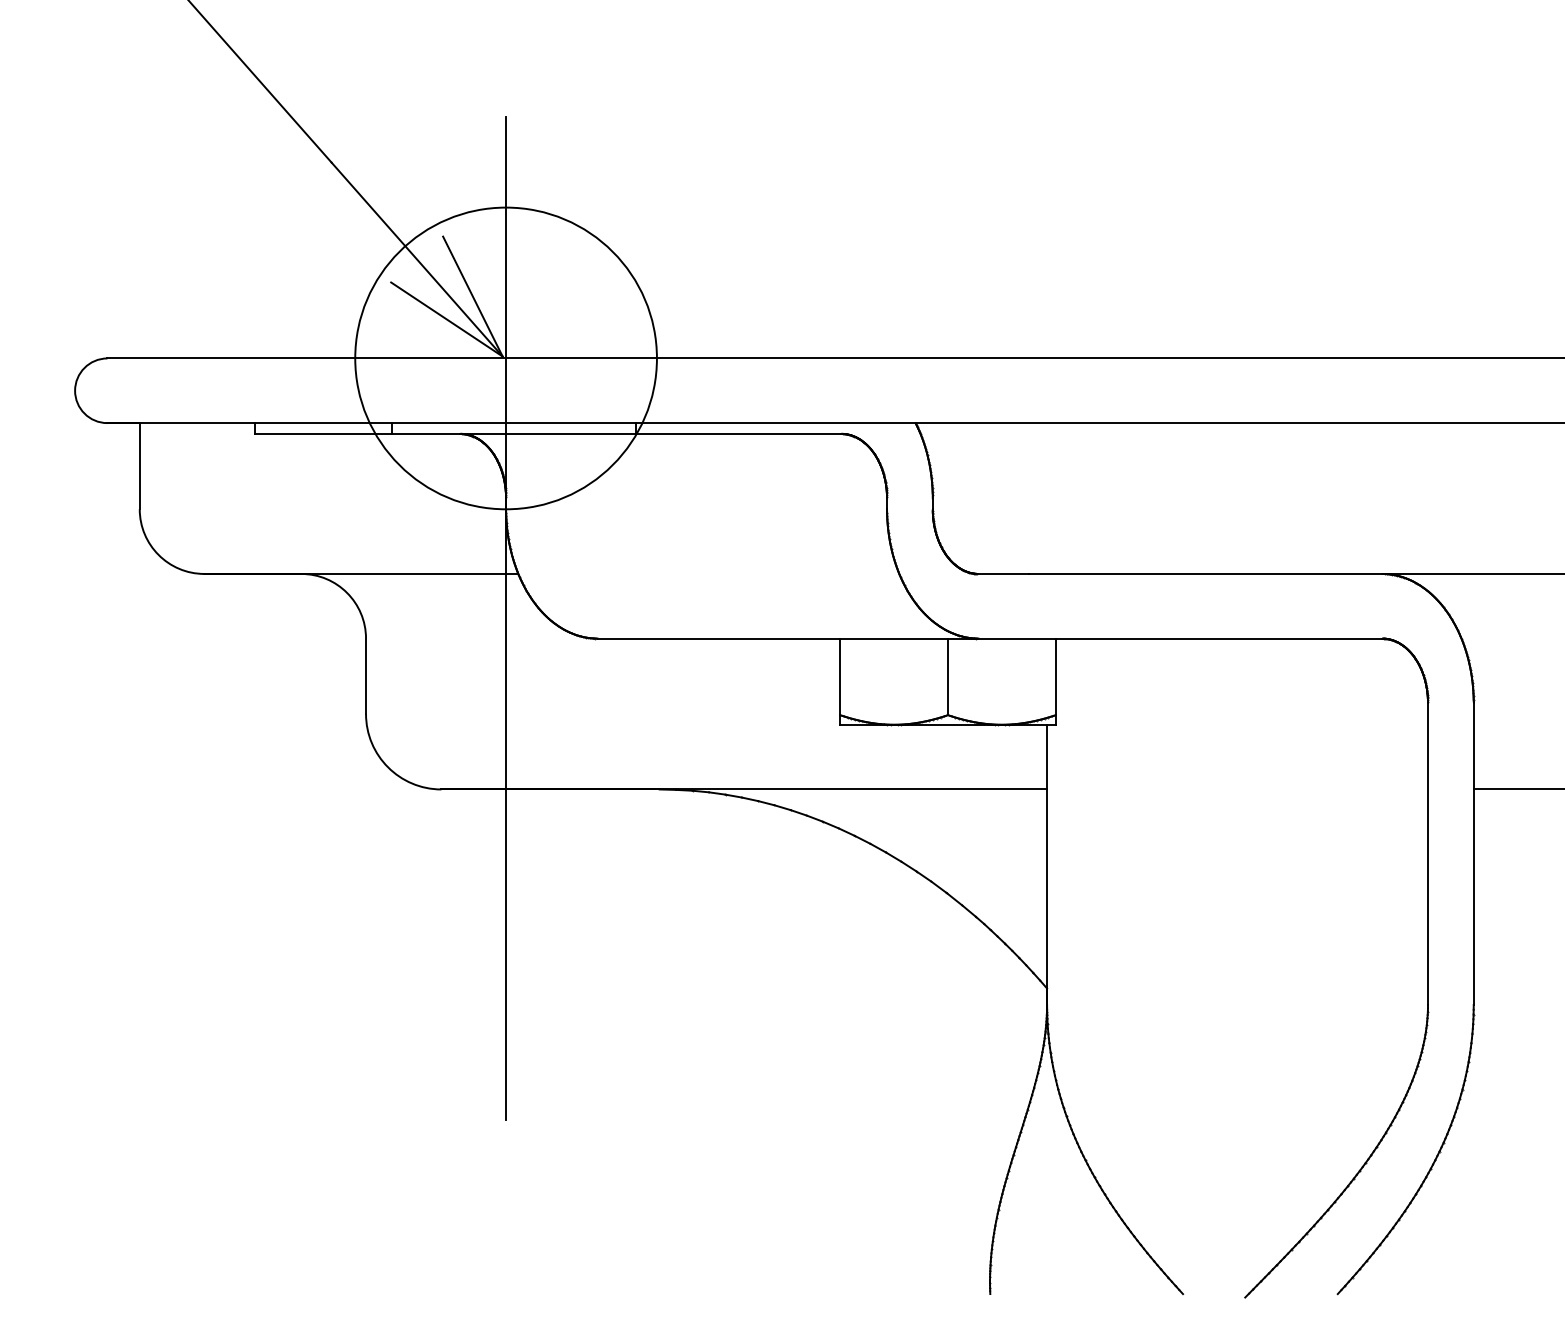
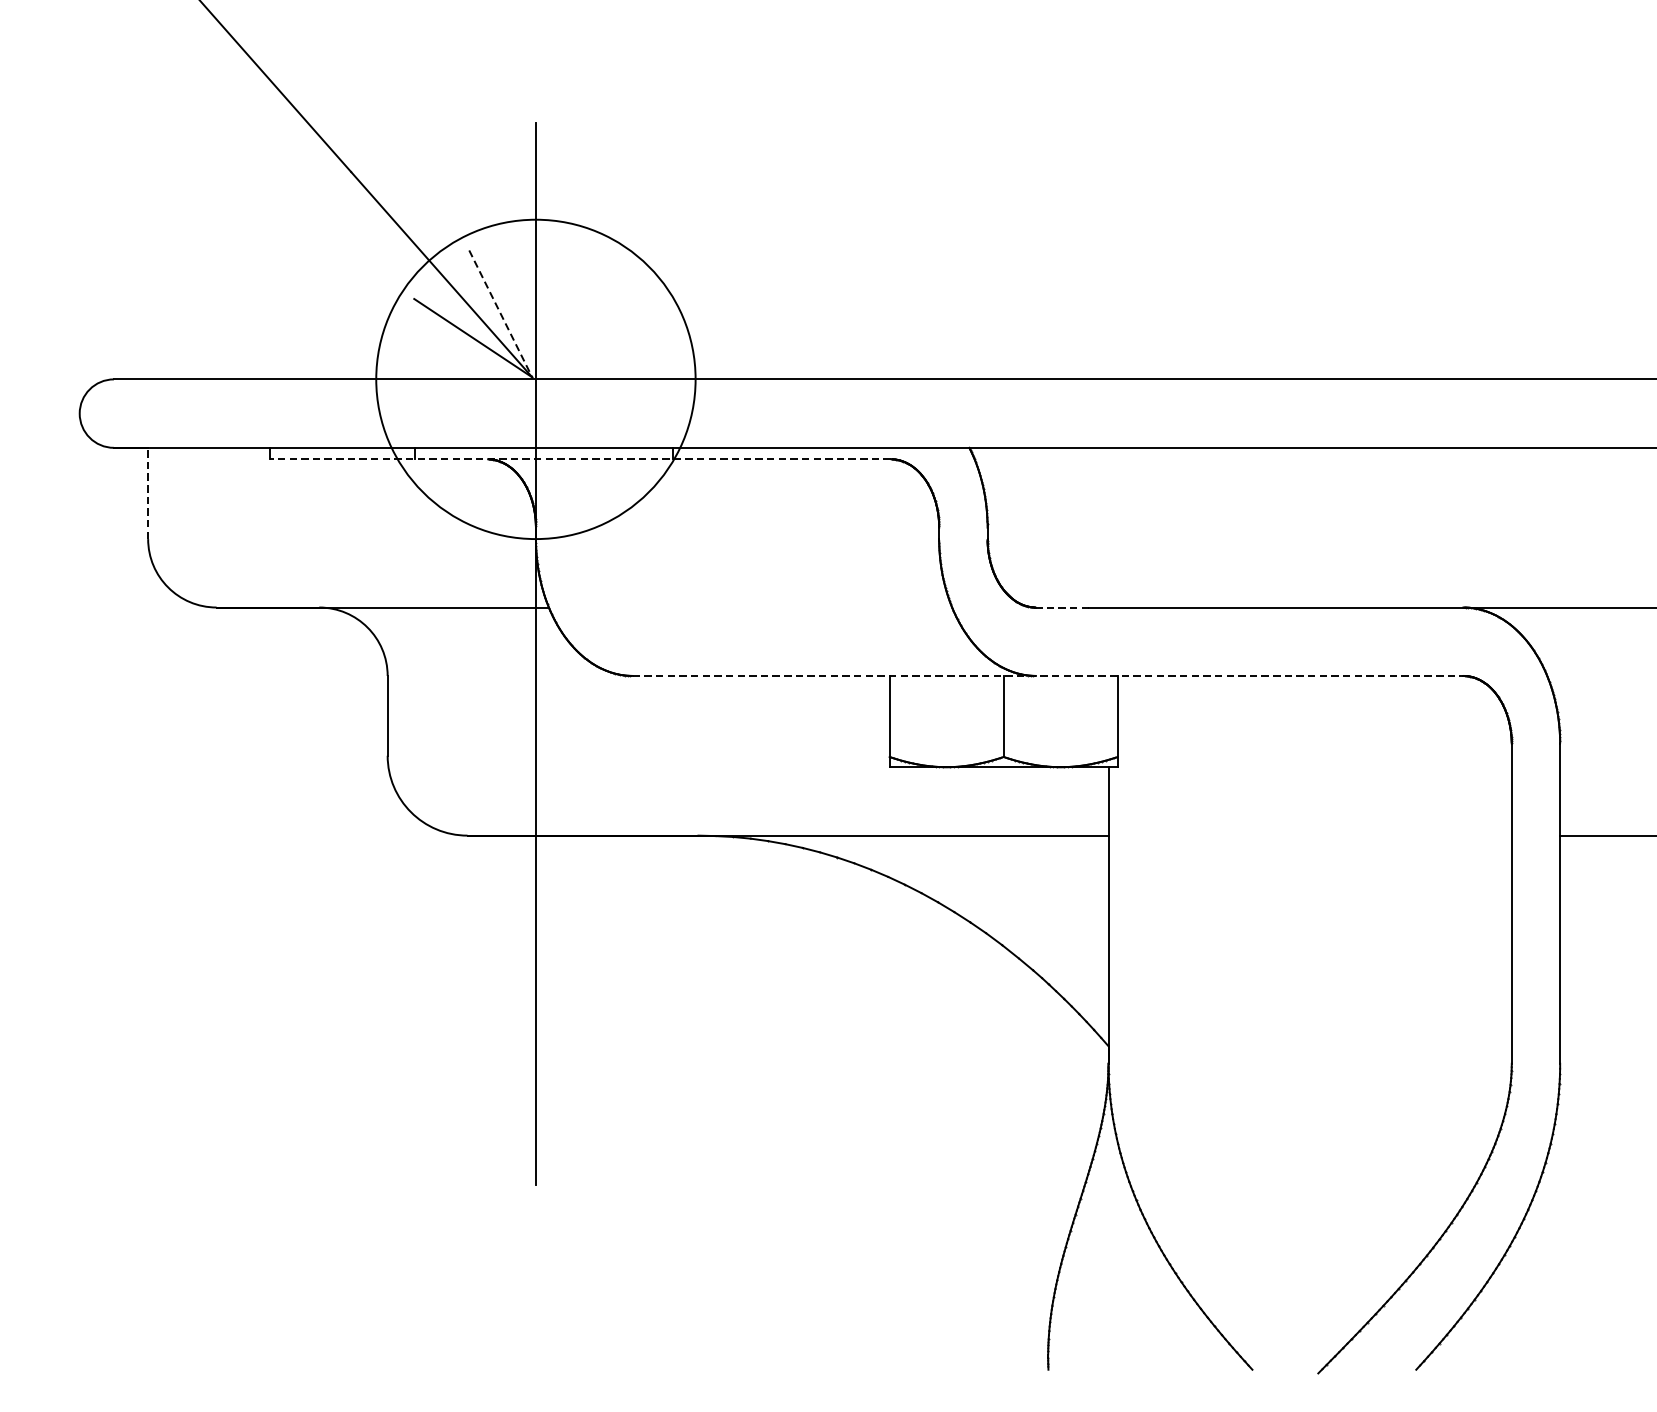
line: (472, 296) -> (500, 313), solid -> dashed
line: (547, 433) -> (579, 458), solid -> dashed
line: (139, 465) -> (147, 492), solid -> dashed
line: (1003, 573) -> (1062, 607), solid -> dashed
line: (990, 638) -> (1048, 675), solid -> dashed

